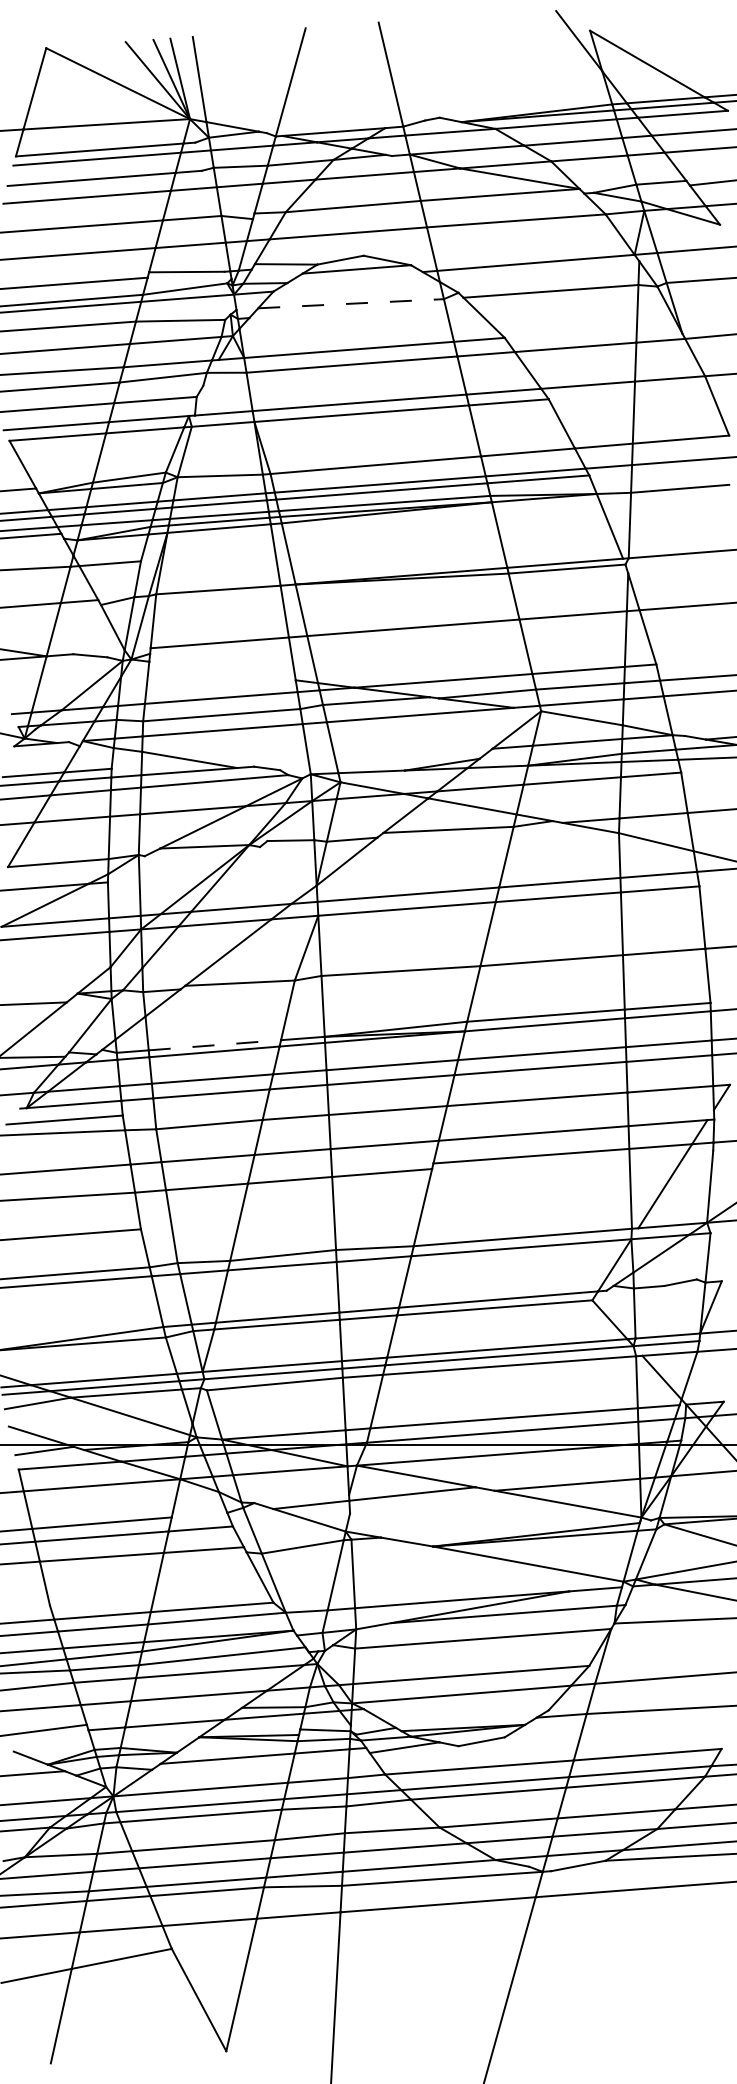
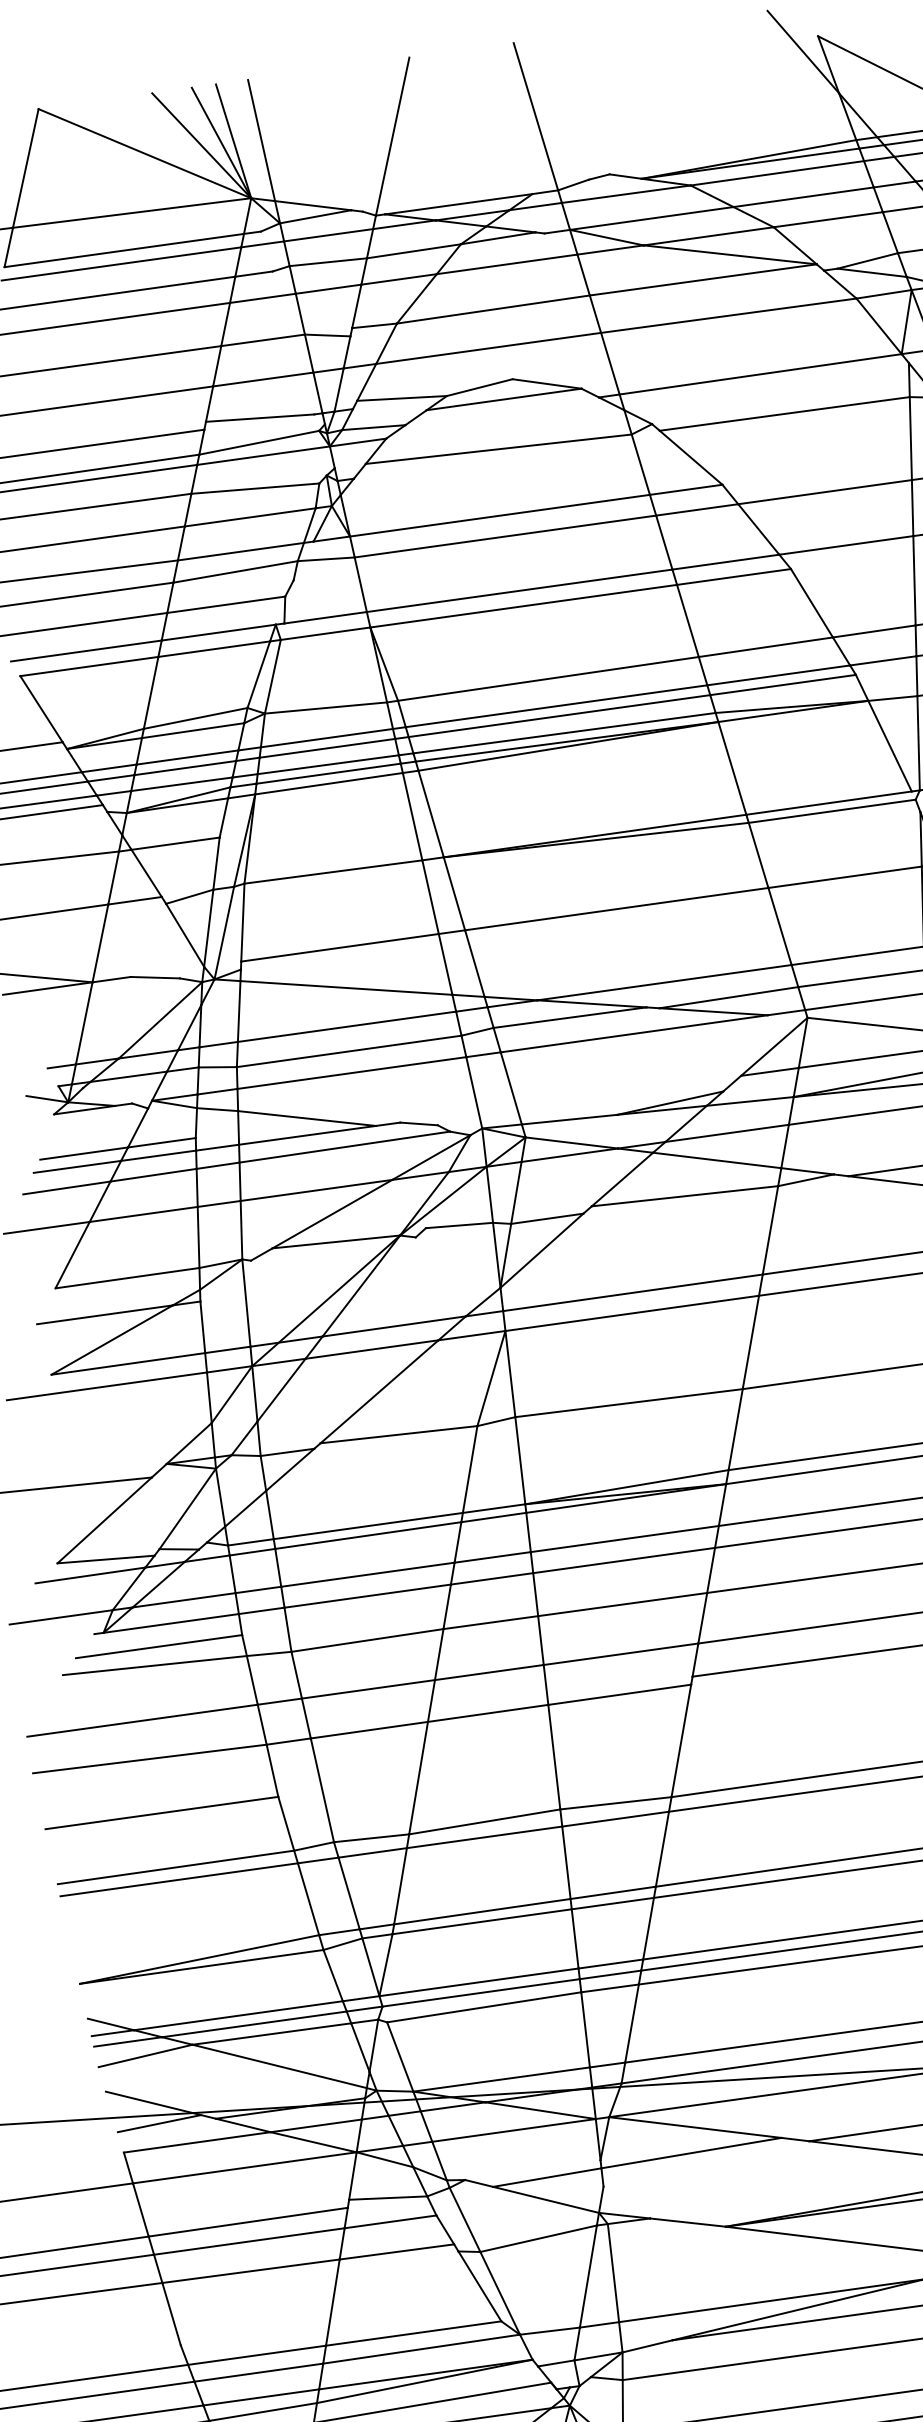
line: (351, 303) -> (499, 448), dashed -> solid
line: (222, 670) -> (346, 987), added
line: (215, 1045) -> (369, 1526), dashed -> solid
line: (200, 1511) -> (388, 2196), added

